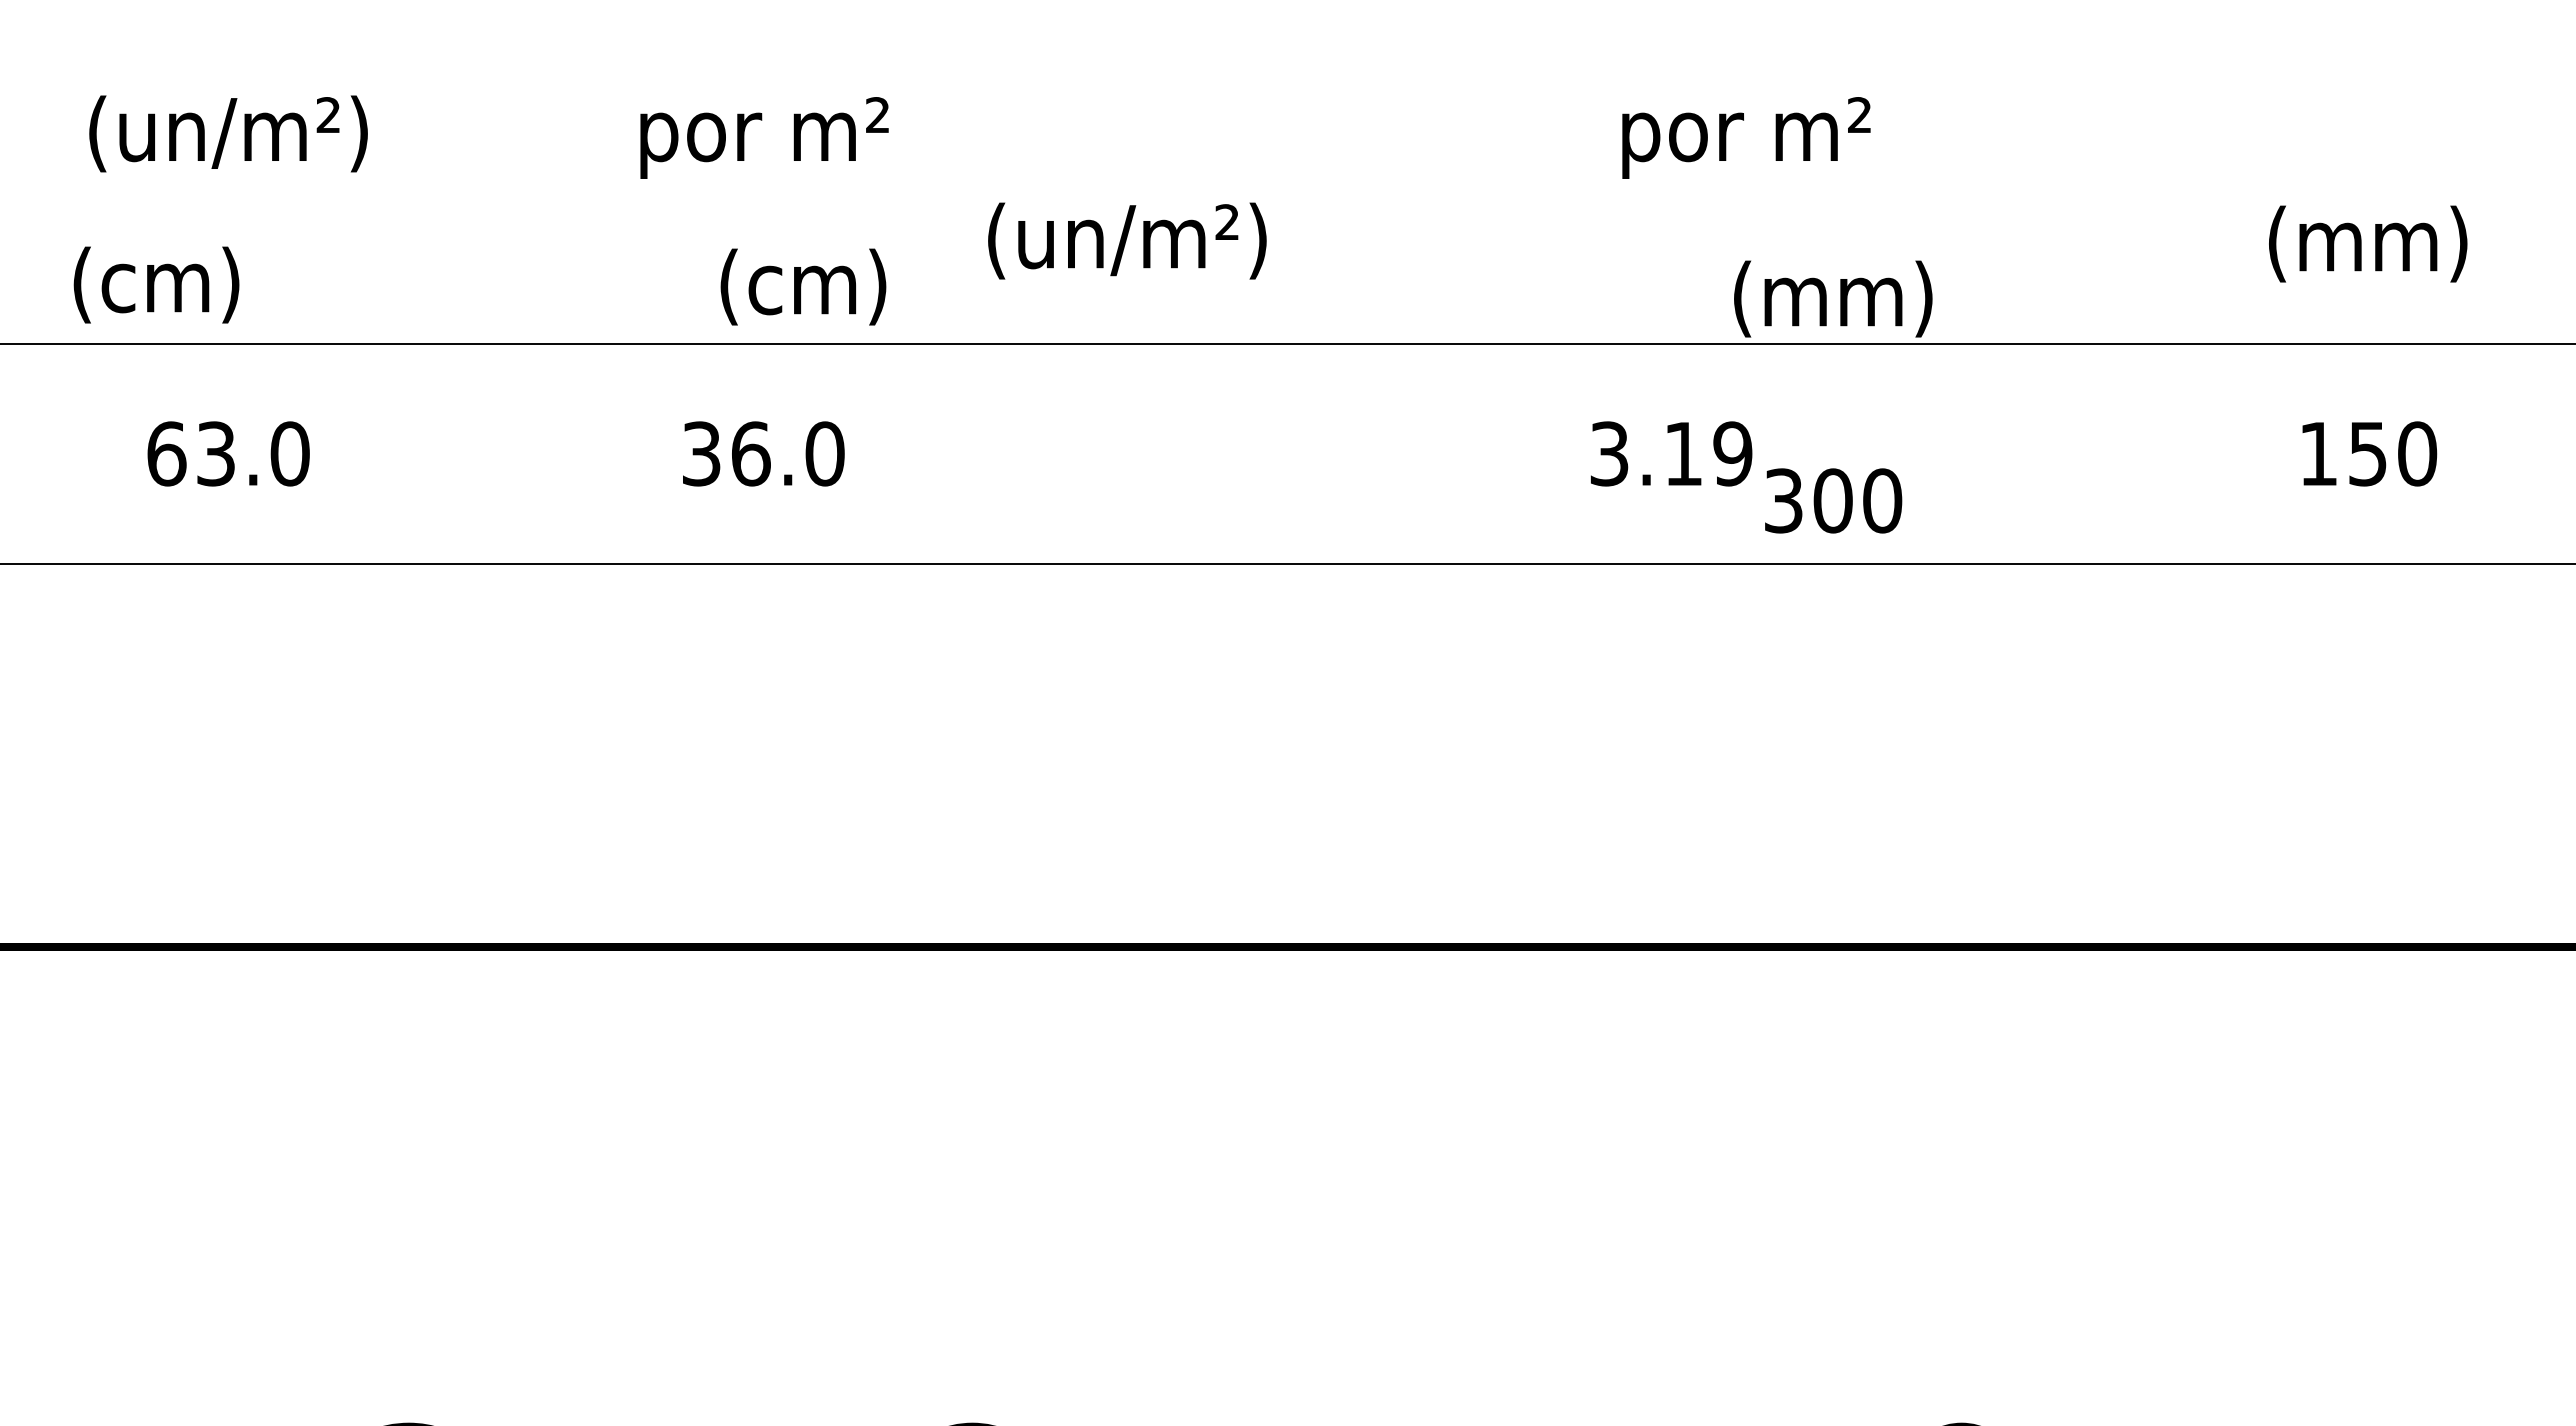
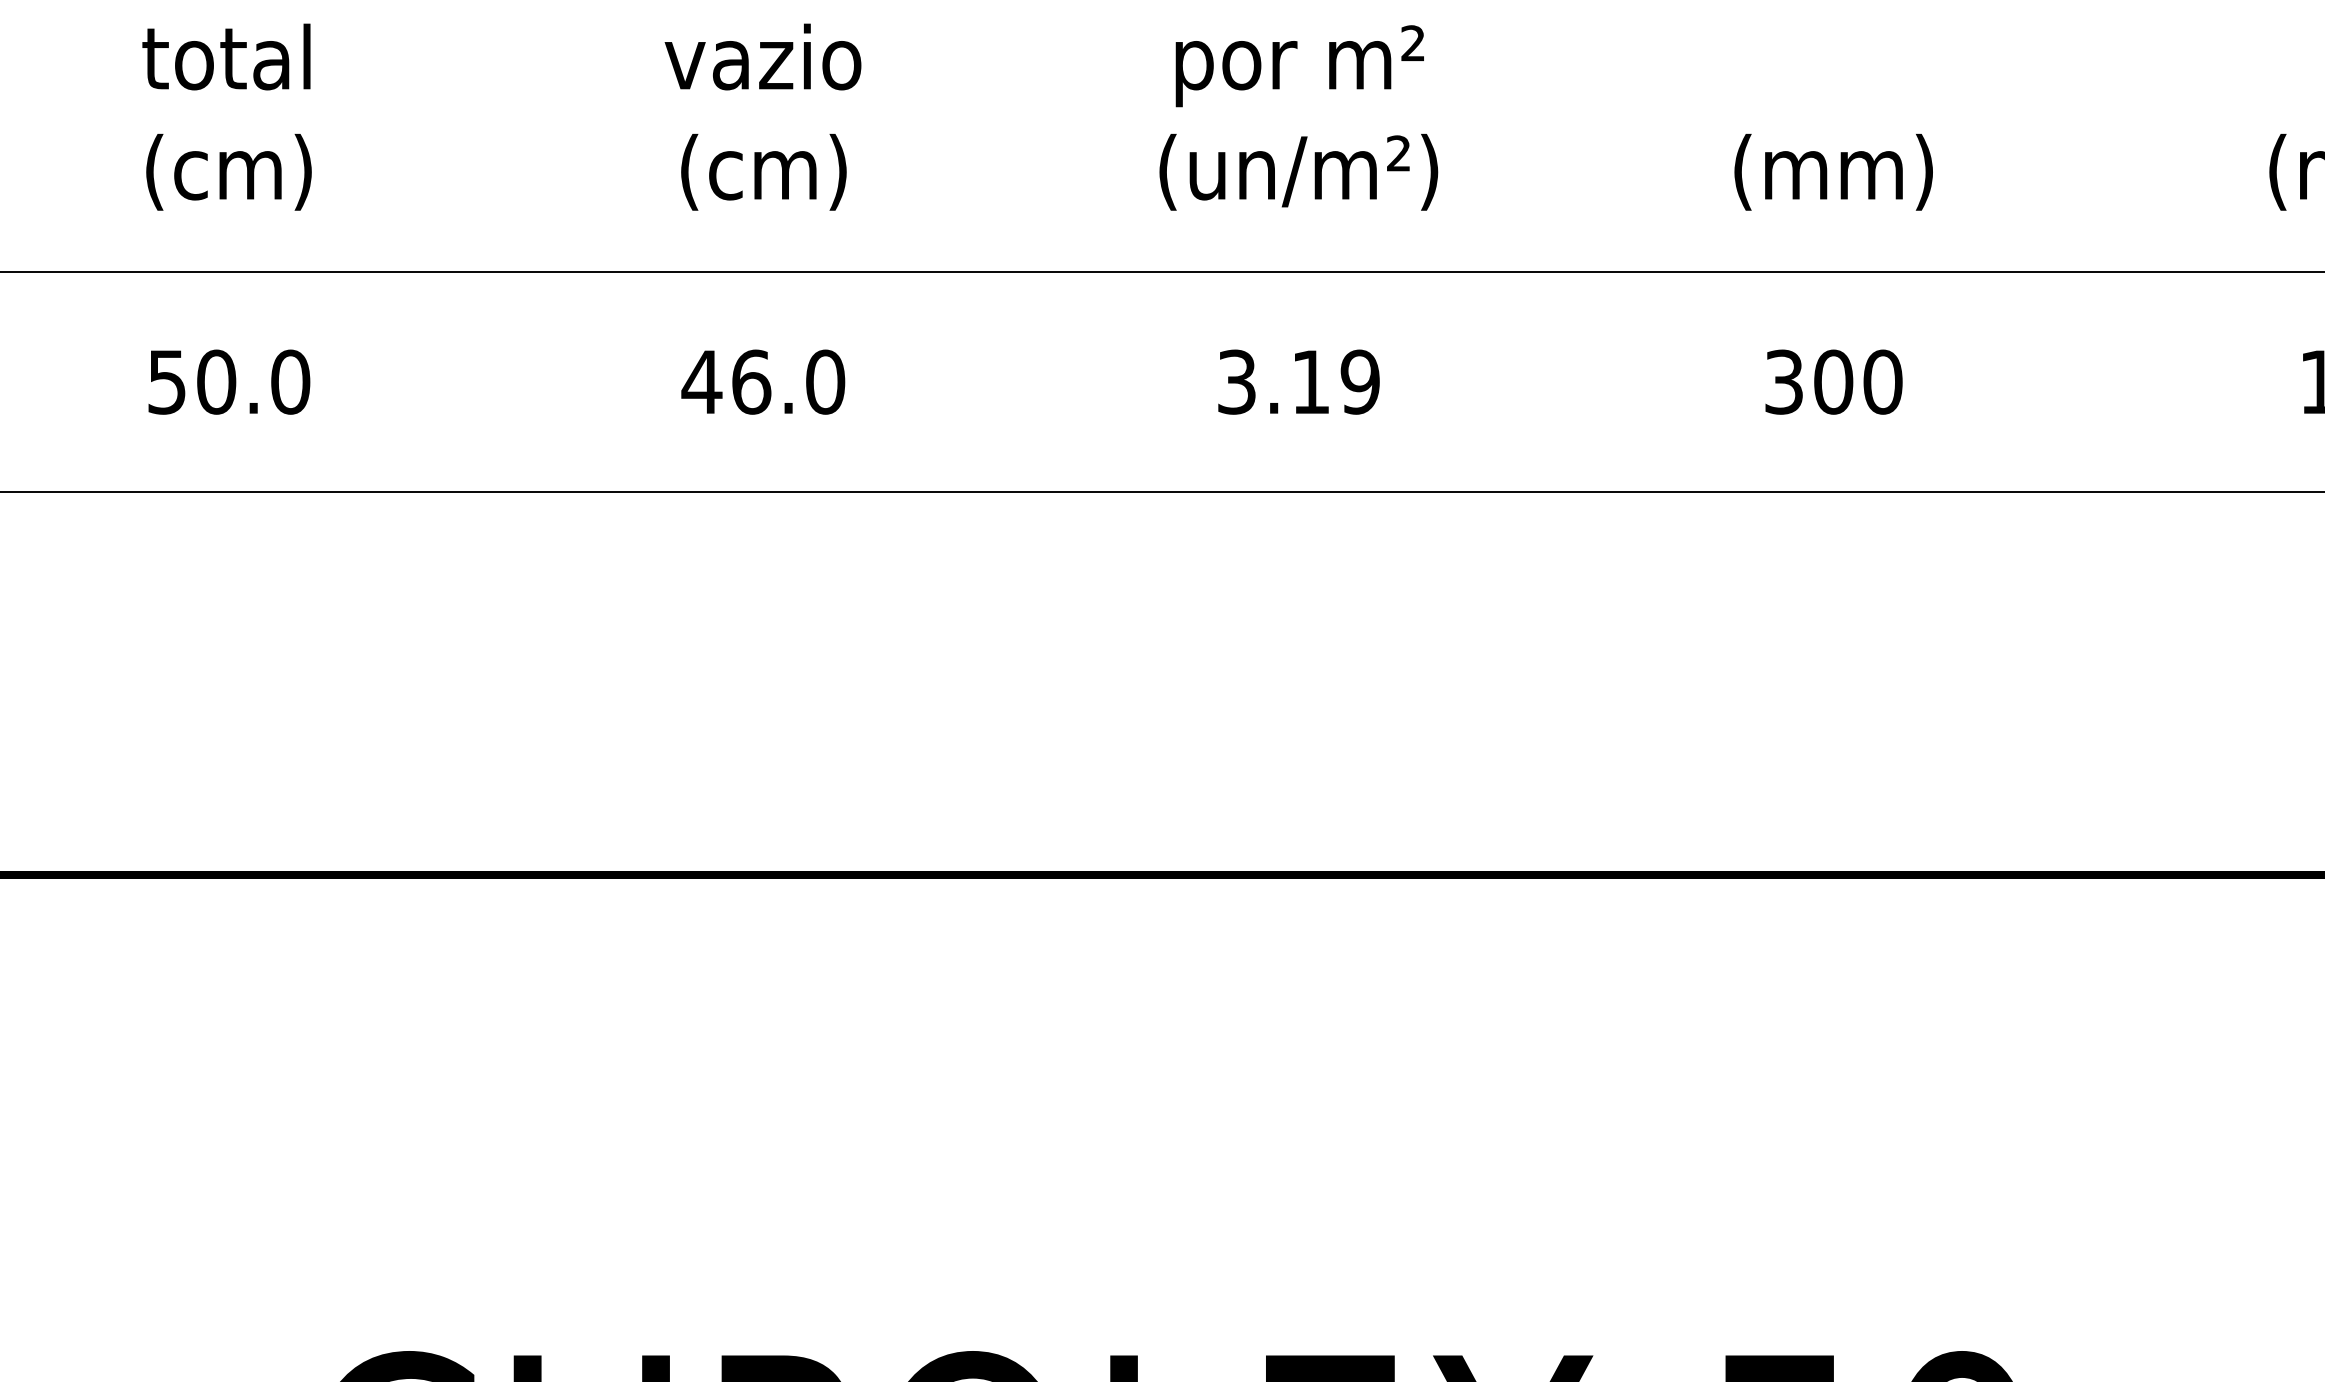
text: (228, 133) -> (228, 61), (un/m²) -> total
text: (764, 136) -> (764, 64), por m² -> vazio
text: (1746, 137) -> (1299, 65), moved
text: (1127, 240) -> (1298, 171), moved
text: (156, 284) -> (228, 171), moved
text: (803, 286) -> (763, 171), moved
text: (1833, 298) -> (1833, 171), moved
text: (191, 453) -> (191, 381), 63.0 -> 50.0
text: (701, 453) -> (701, 381), 36.0 -> 46.0
text: (1671, 453) -> (1298, 381), moved
text: (1833, 500) -> (1833, 381), moved

